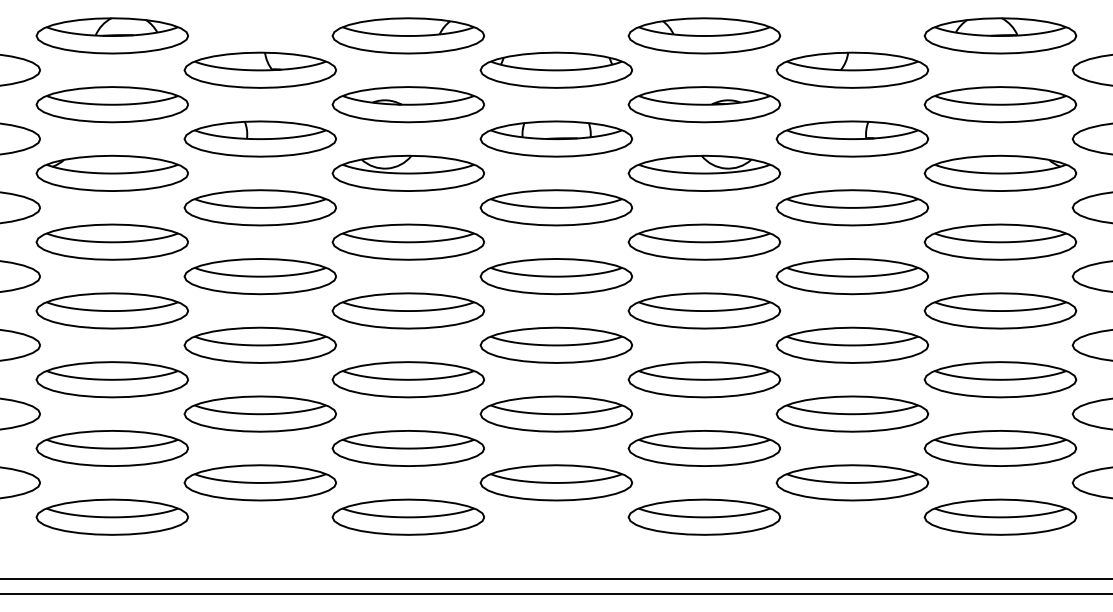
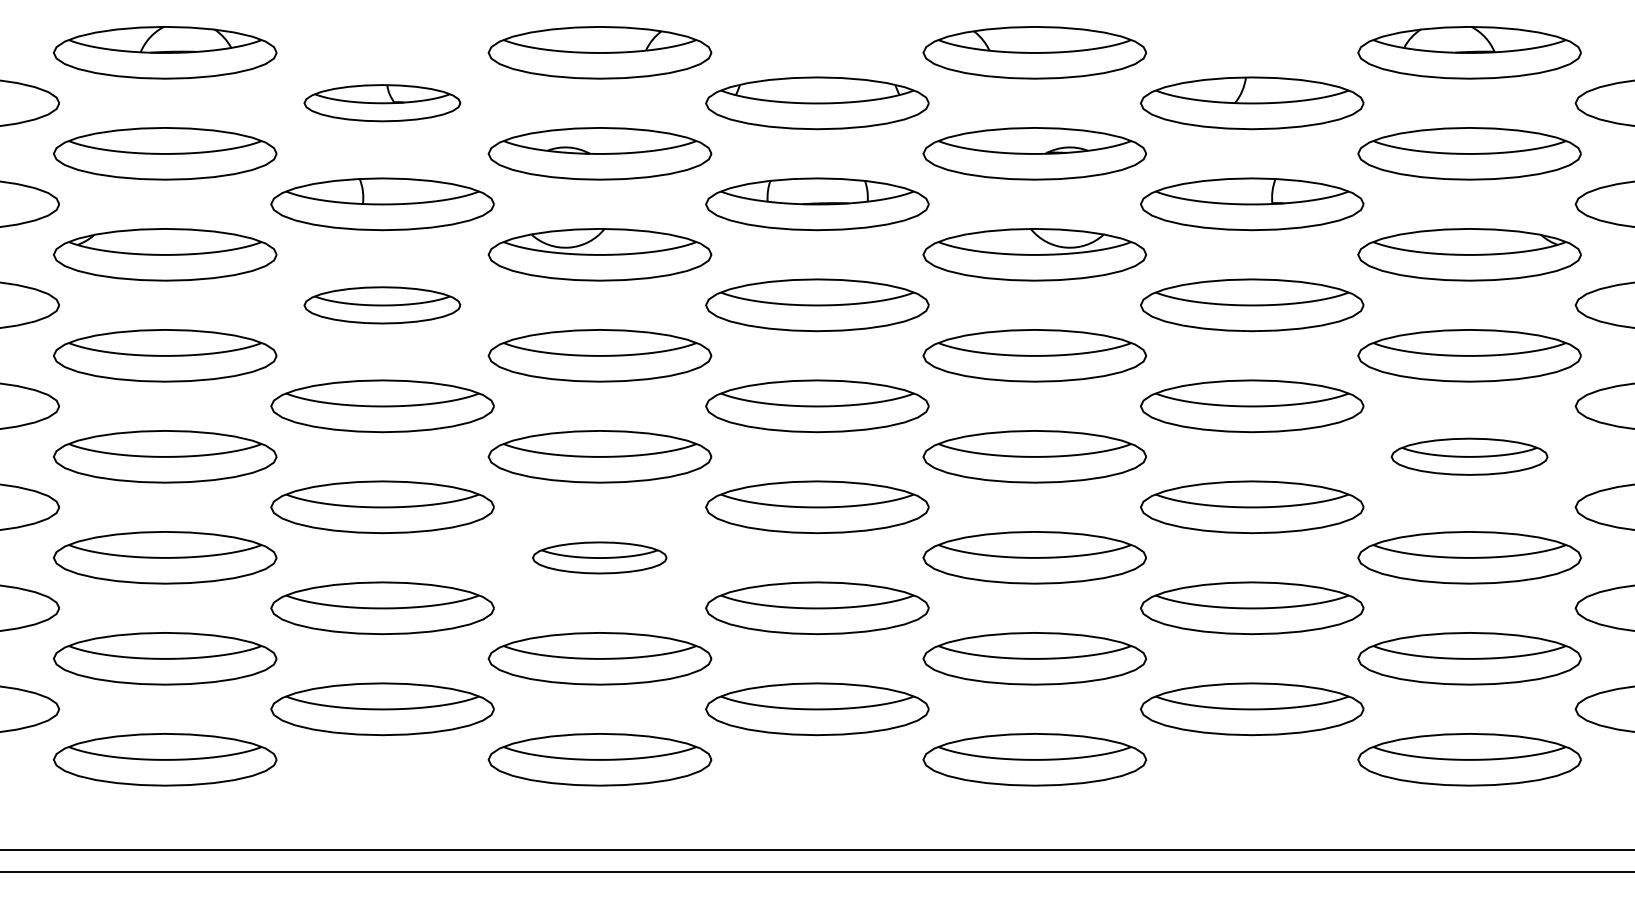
part: (259, 69) -> (381, 102), size x0.7
part: (259, 207) -> (381, 304), size x0.7
part: (1000, 310) -> (1469, 456), size x0.7
part: (407, 379) -> (598, 557), size x0.6

